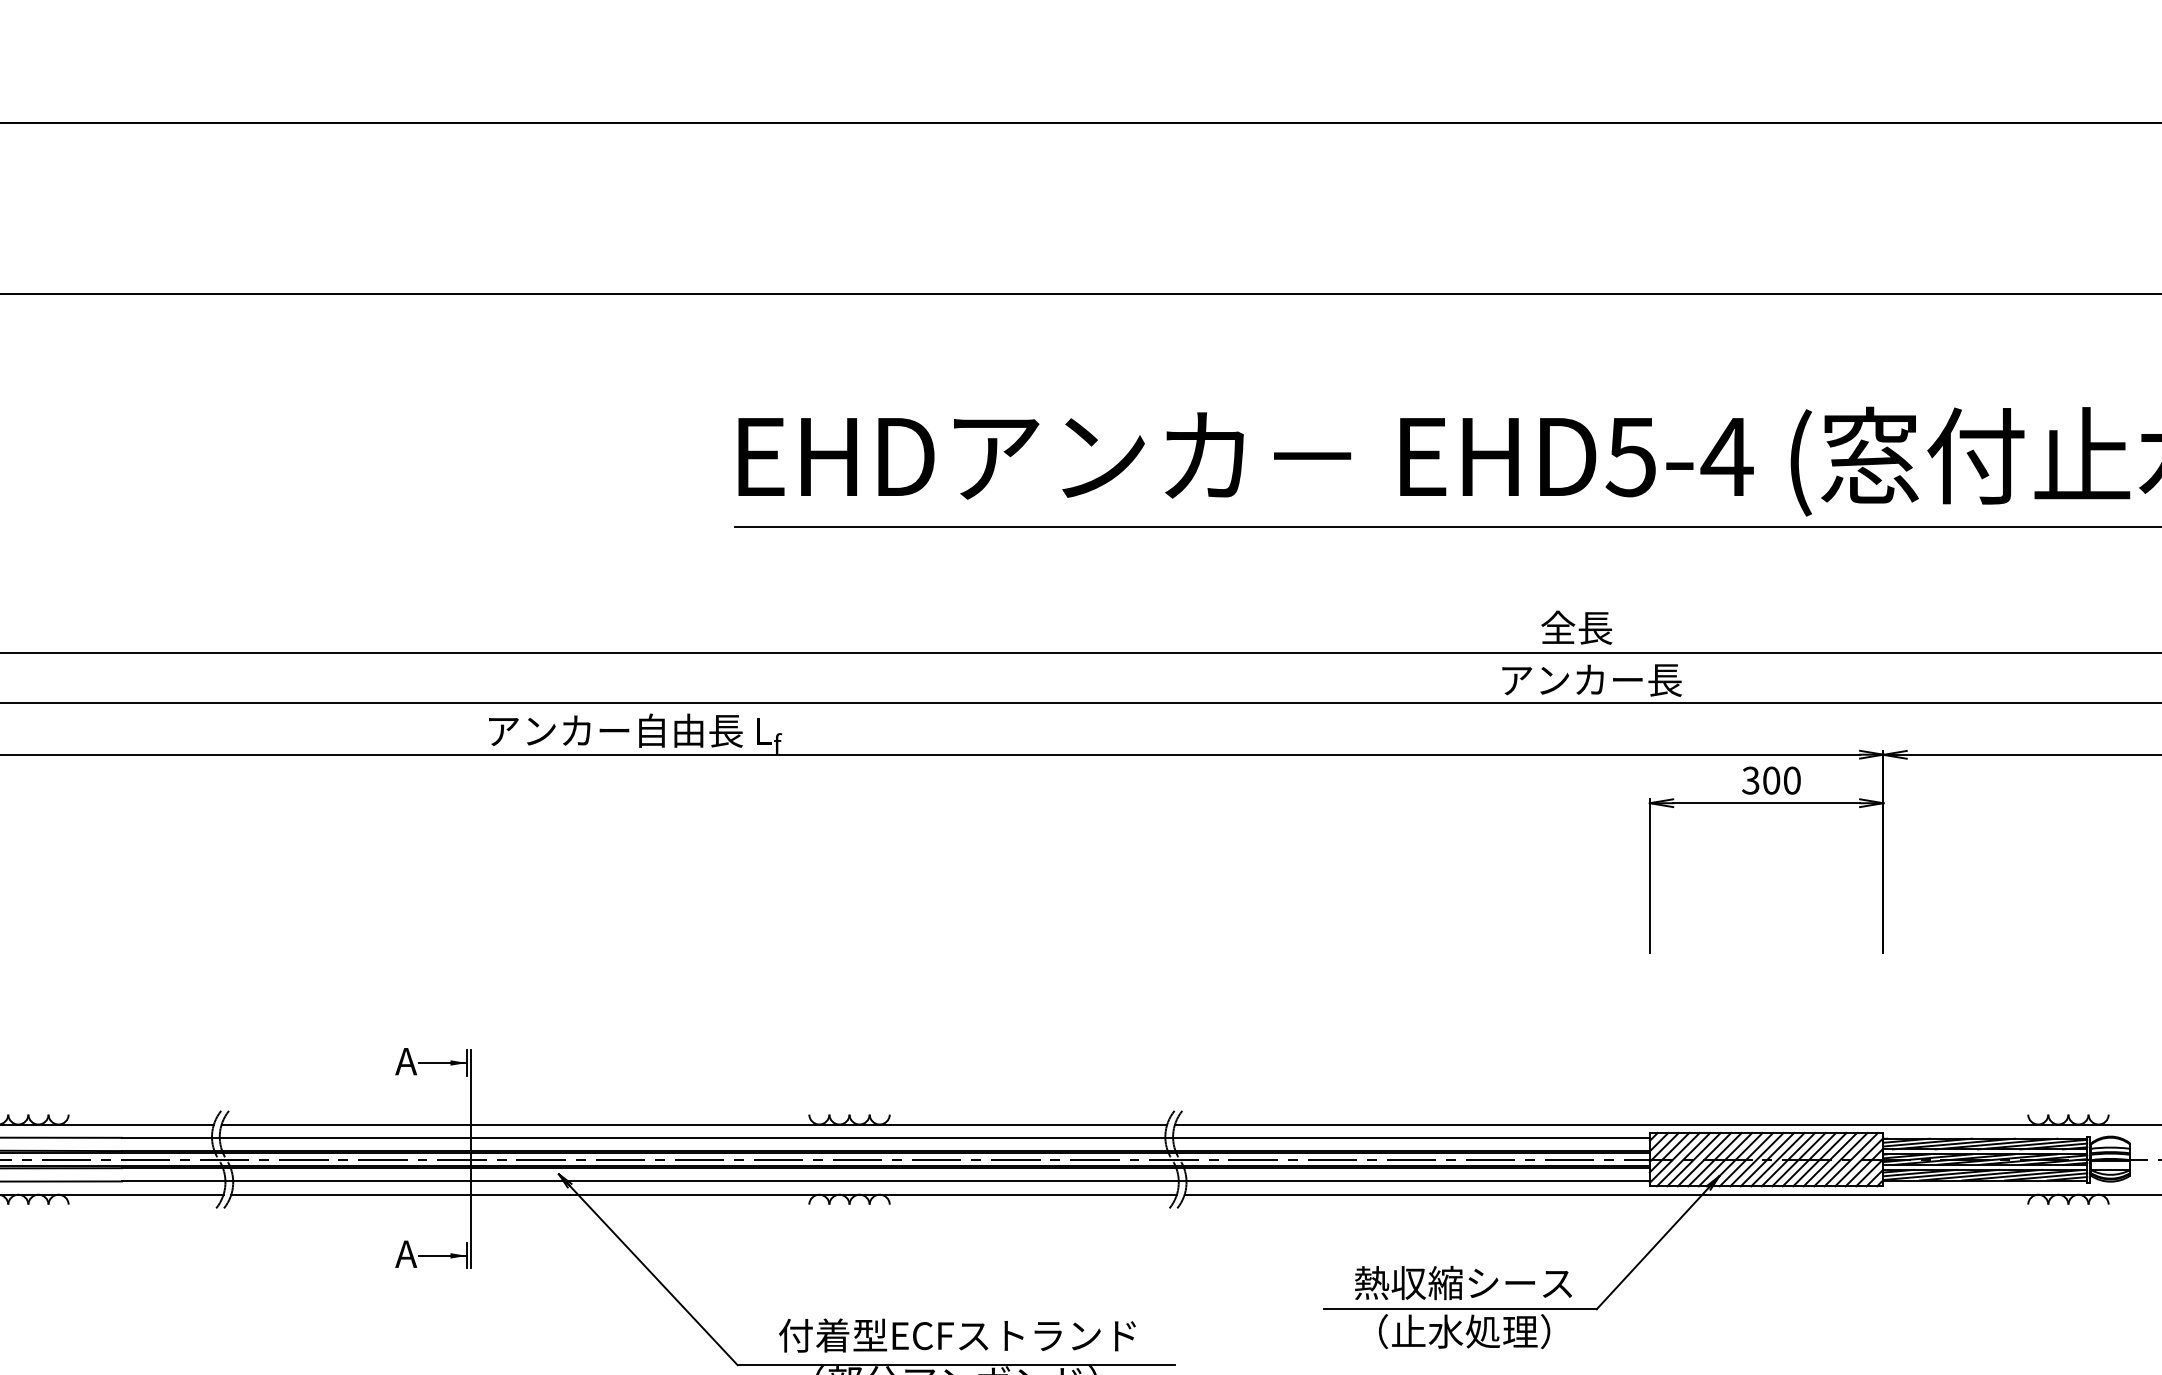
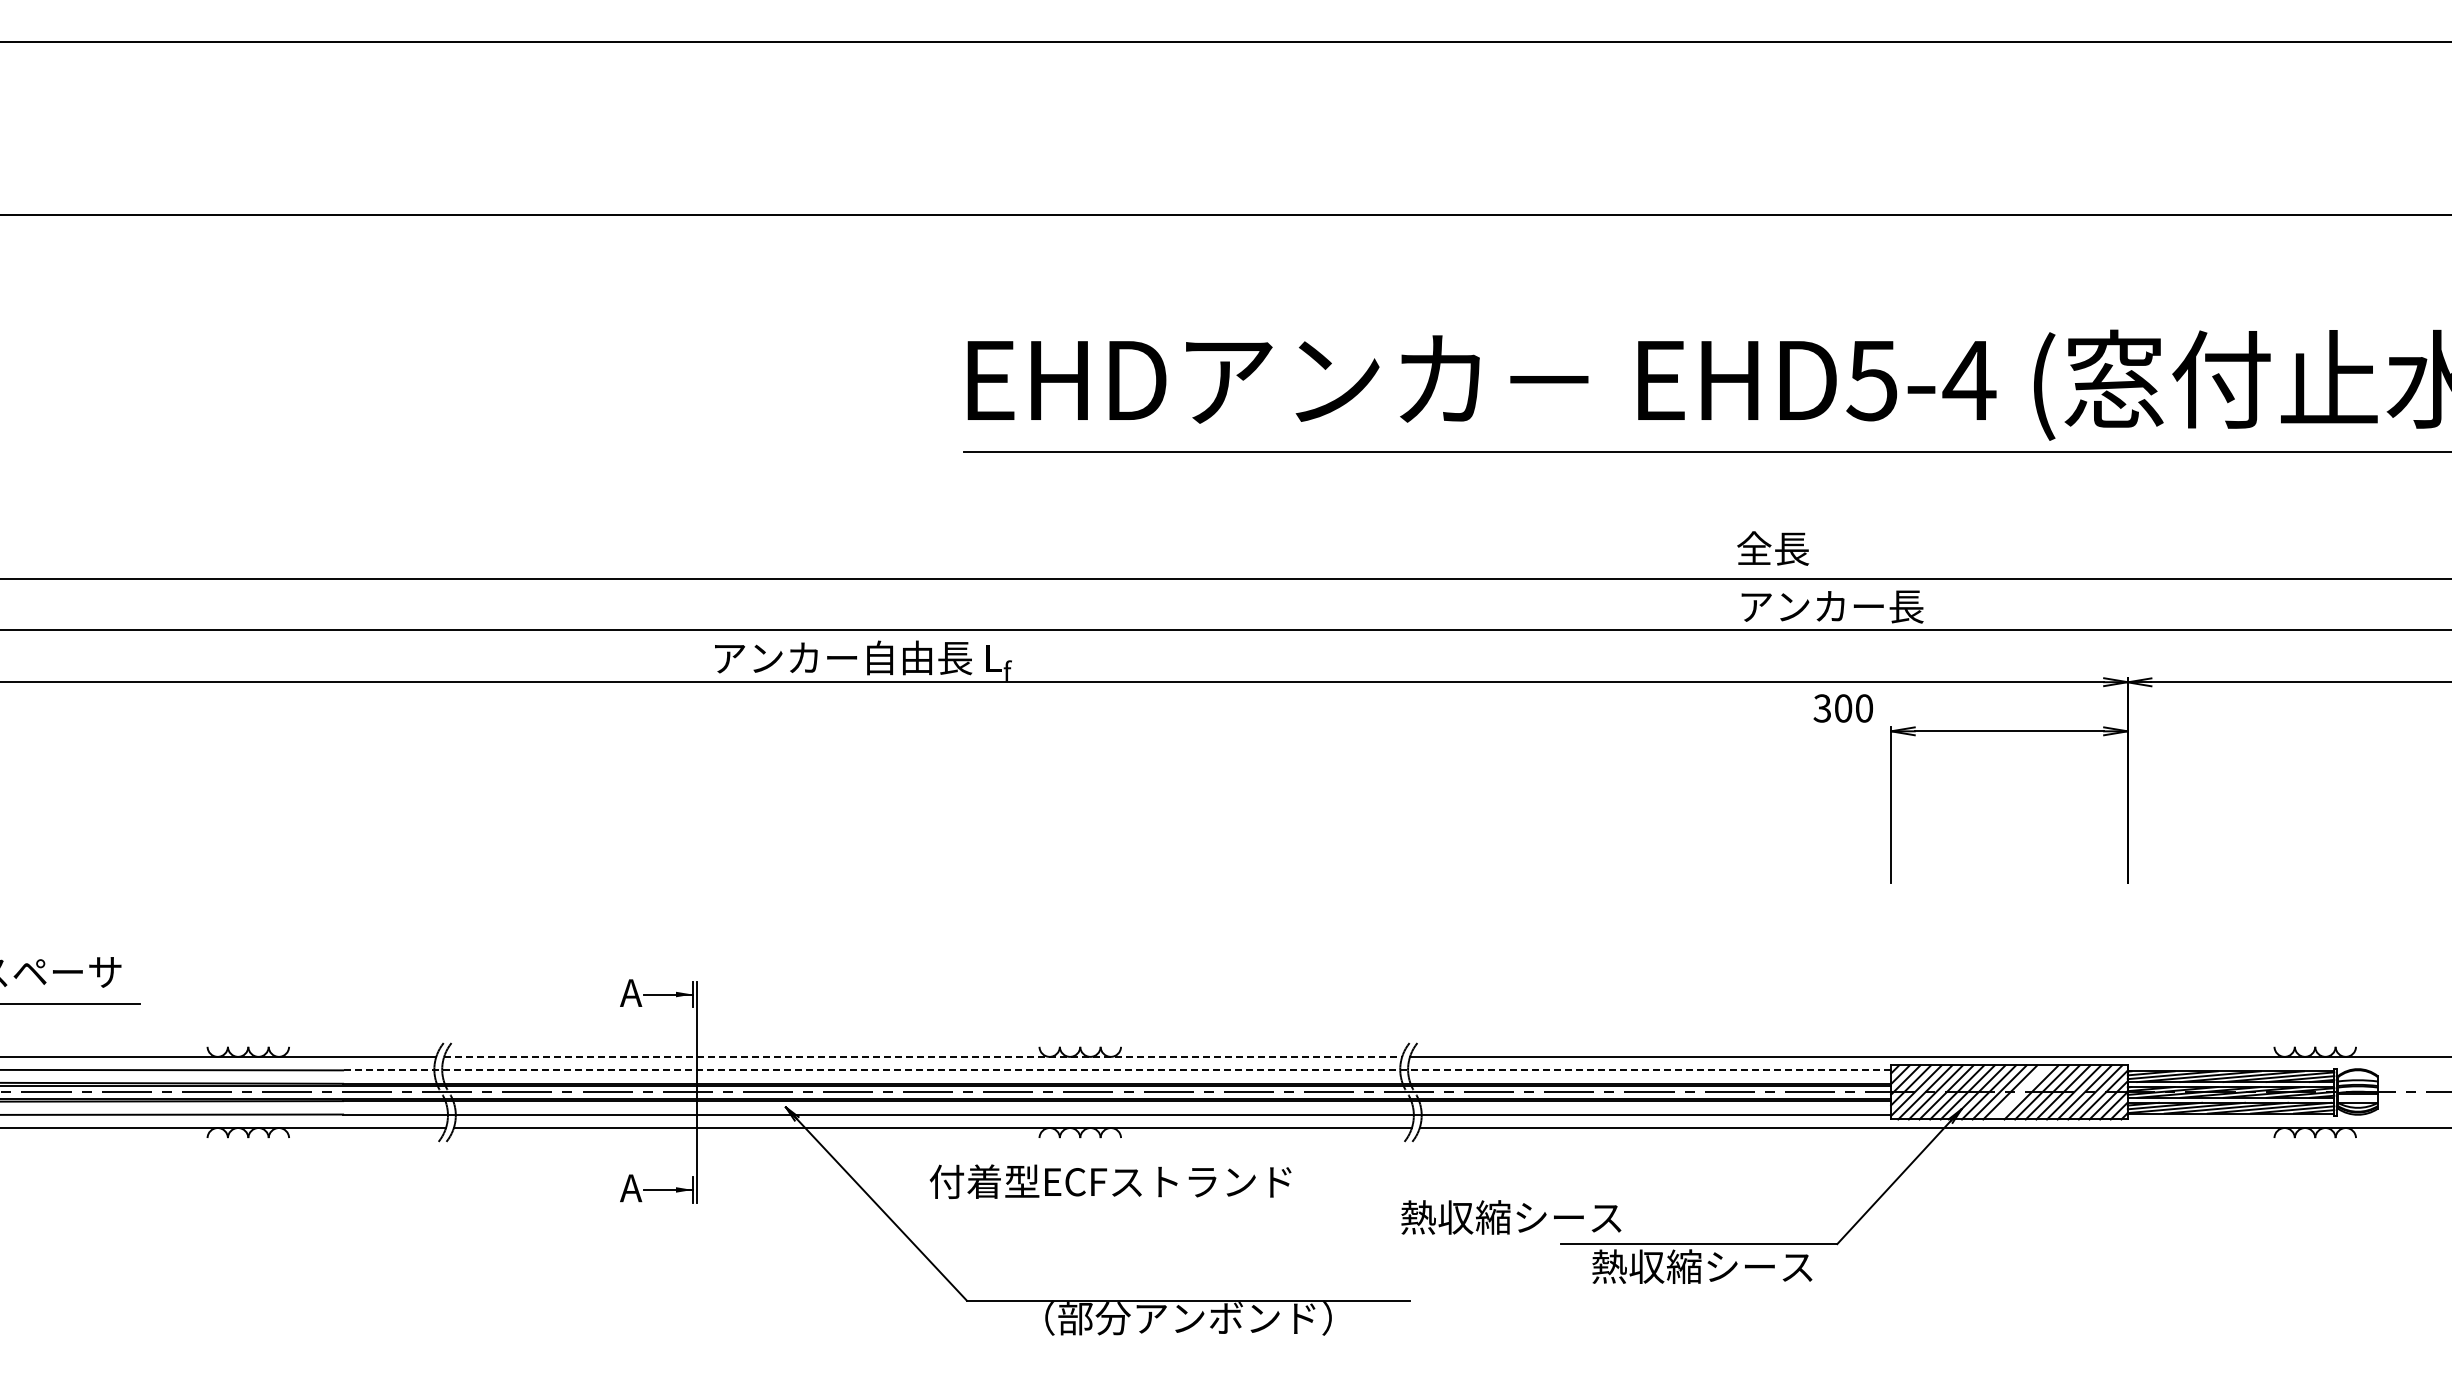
text: (1577, 627) -> (1773, 548), moved
text: (1770, 780) -> (1842, 708), moved
line: (694, 1124) -> (923, 1056), solid -> dashed
line: (885, 1137) -> (1116, 1070), solid -> dashed
line: (1777, 1159) -> (2020, 1092), removed
text: (1463, 1283) -> (1511, 1217), moved
text: (1463, 1331) -> (1702, 1266), （止水処理） -> 熱収縮シース
text: (957, 1335) -> (1110, 1181), moved

